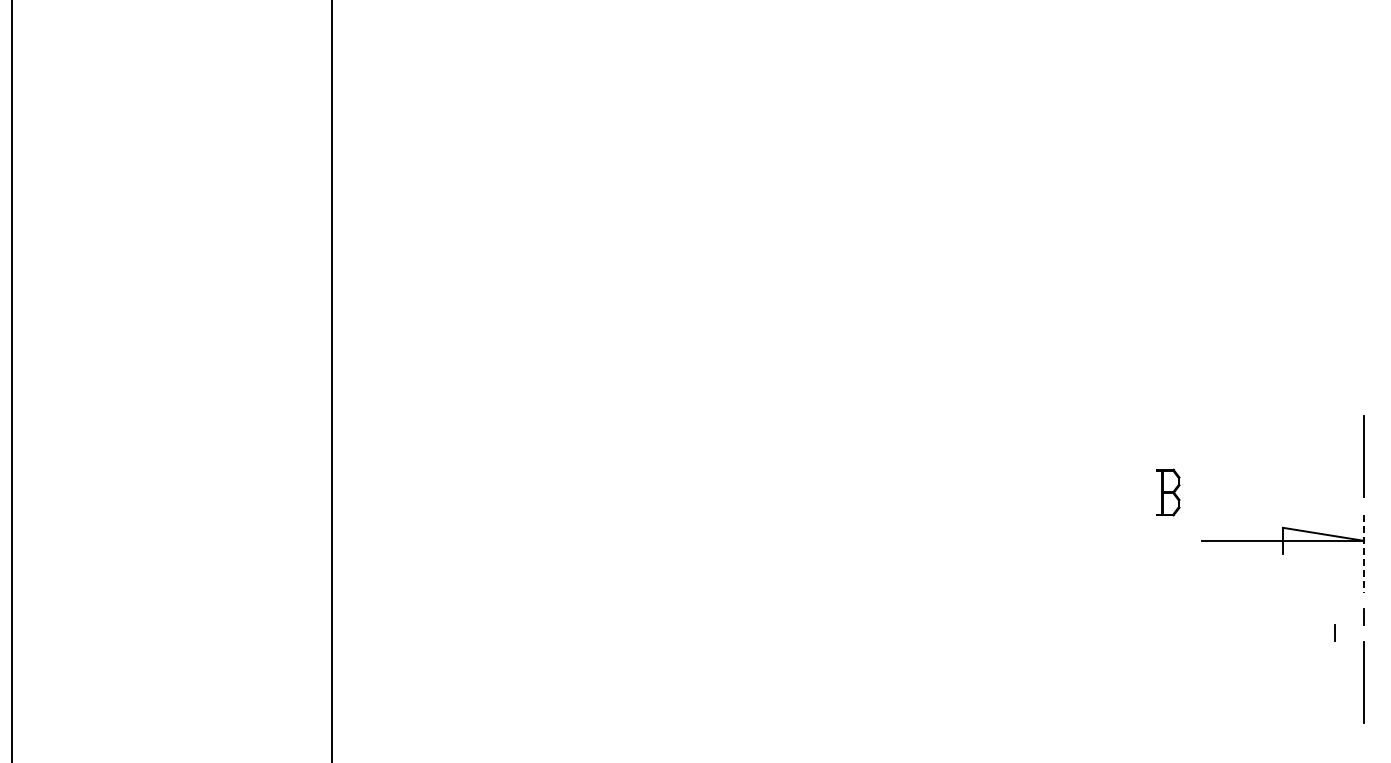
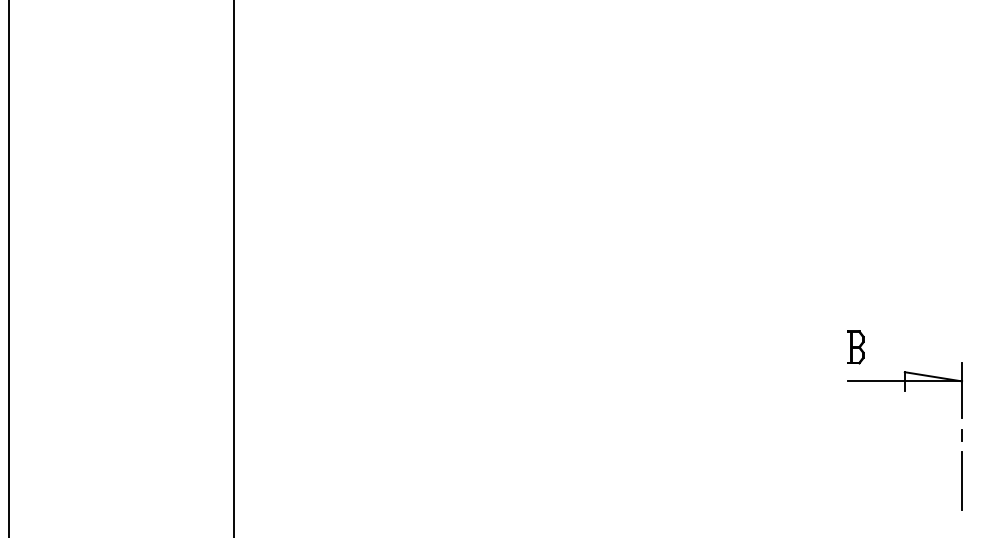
line: (1363, 456) -> (961, 321), removed
part: (1168, 492) -> (855, 347), moved
line: (1364, 554) -> (962, 391), dashed -> solid
line: (1334, 632) -> (941, 446), removed

